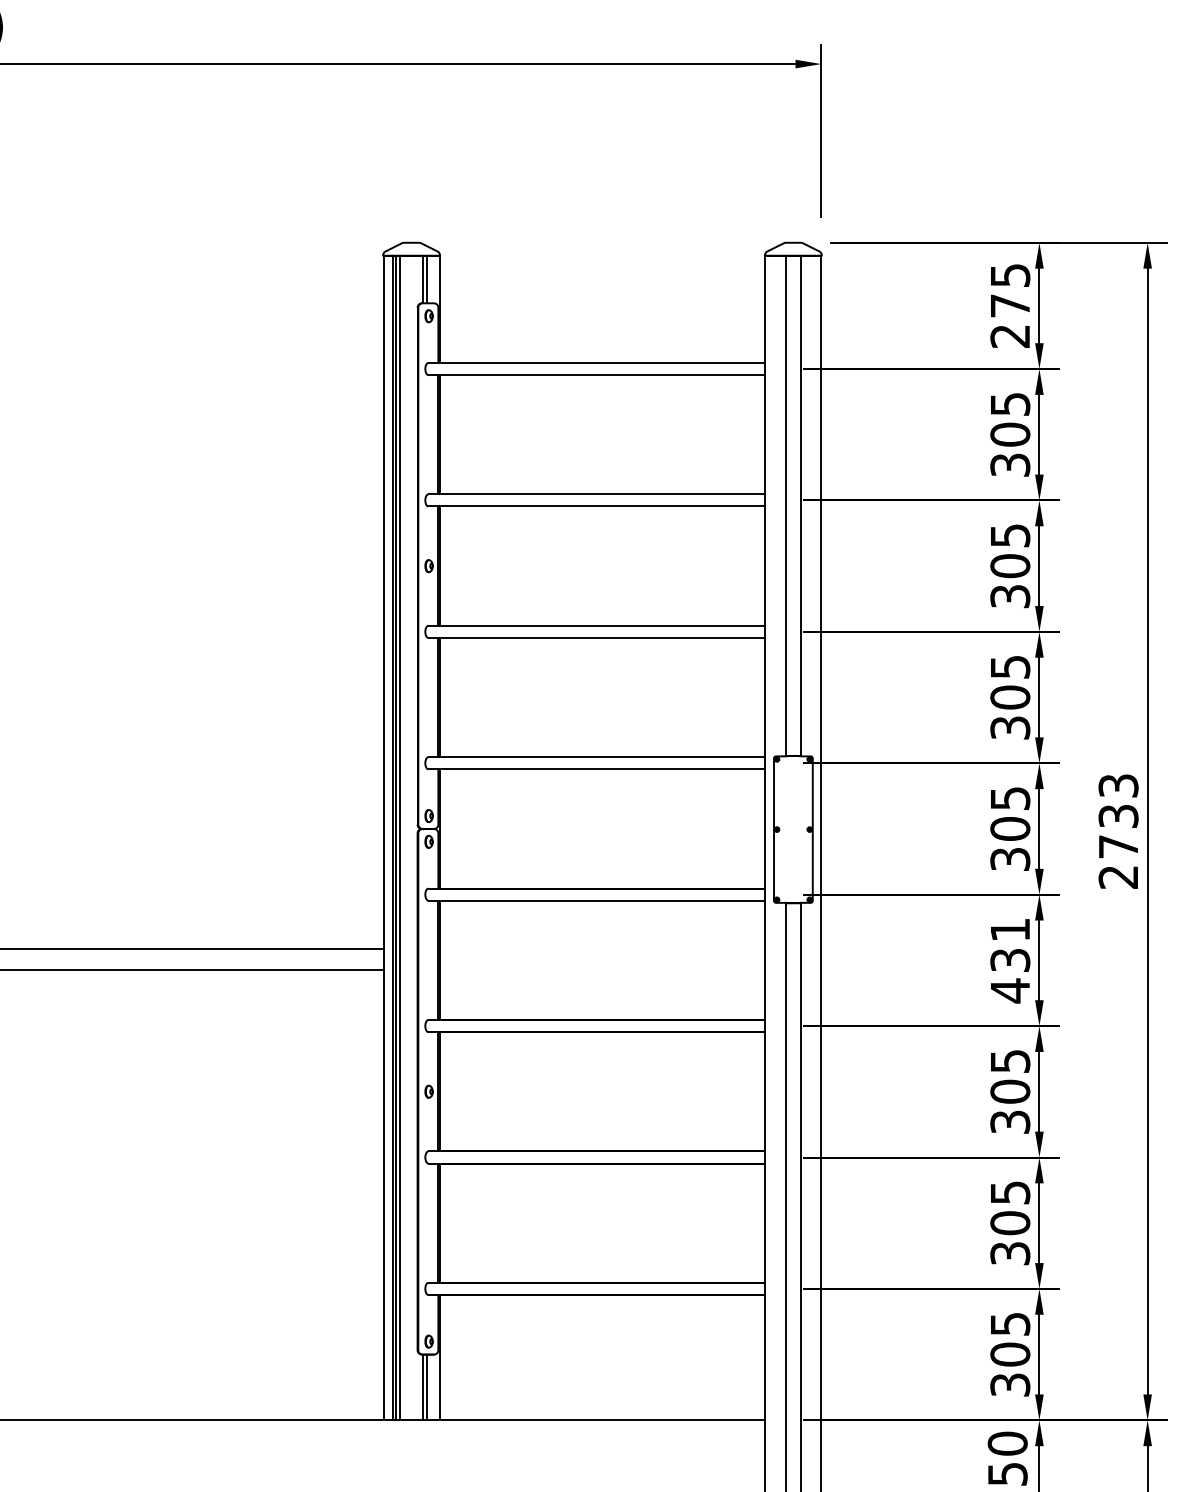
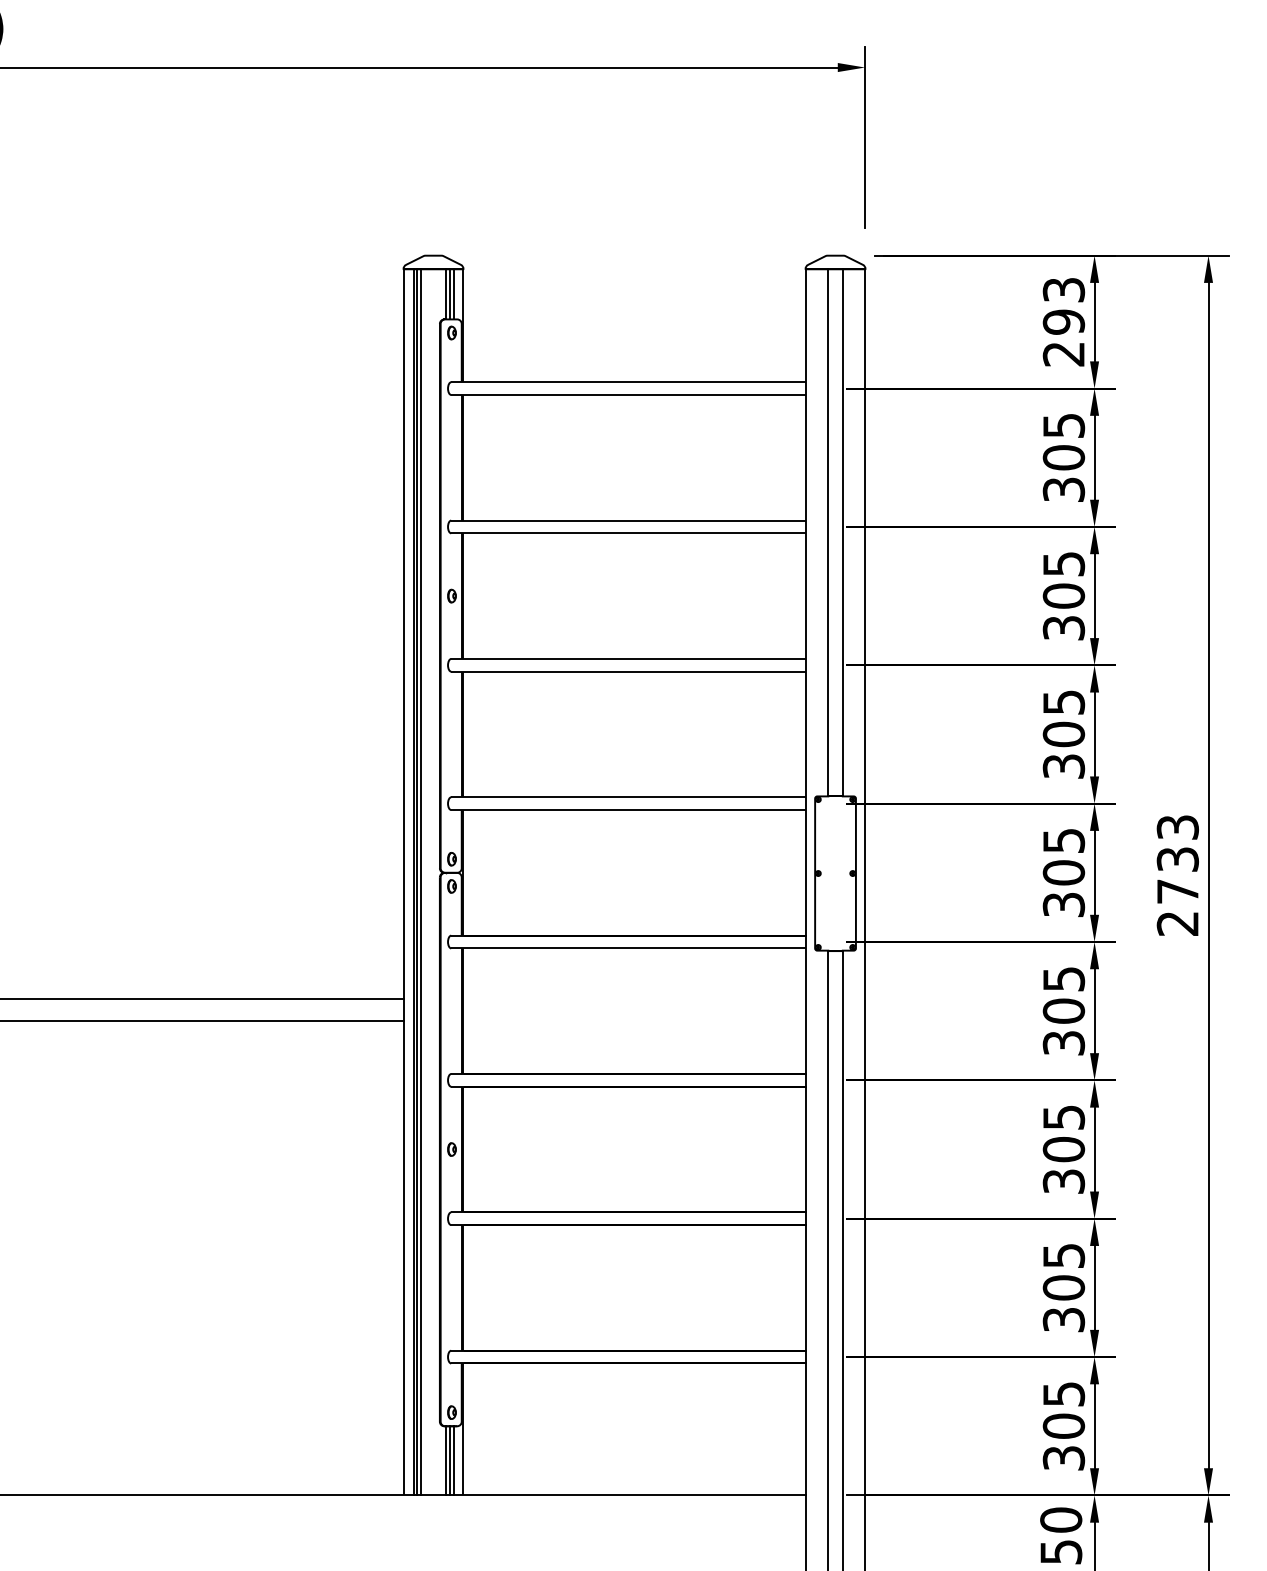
line: (430, 279) -> (453, 294), added
text: (1009, 291) -> (1063, 306), 275 -> 293
text: (1009, 960) -> (1063, 1011), 431 -> 305
line: (430, 1387) -> (453, 1460), added

